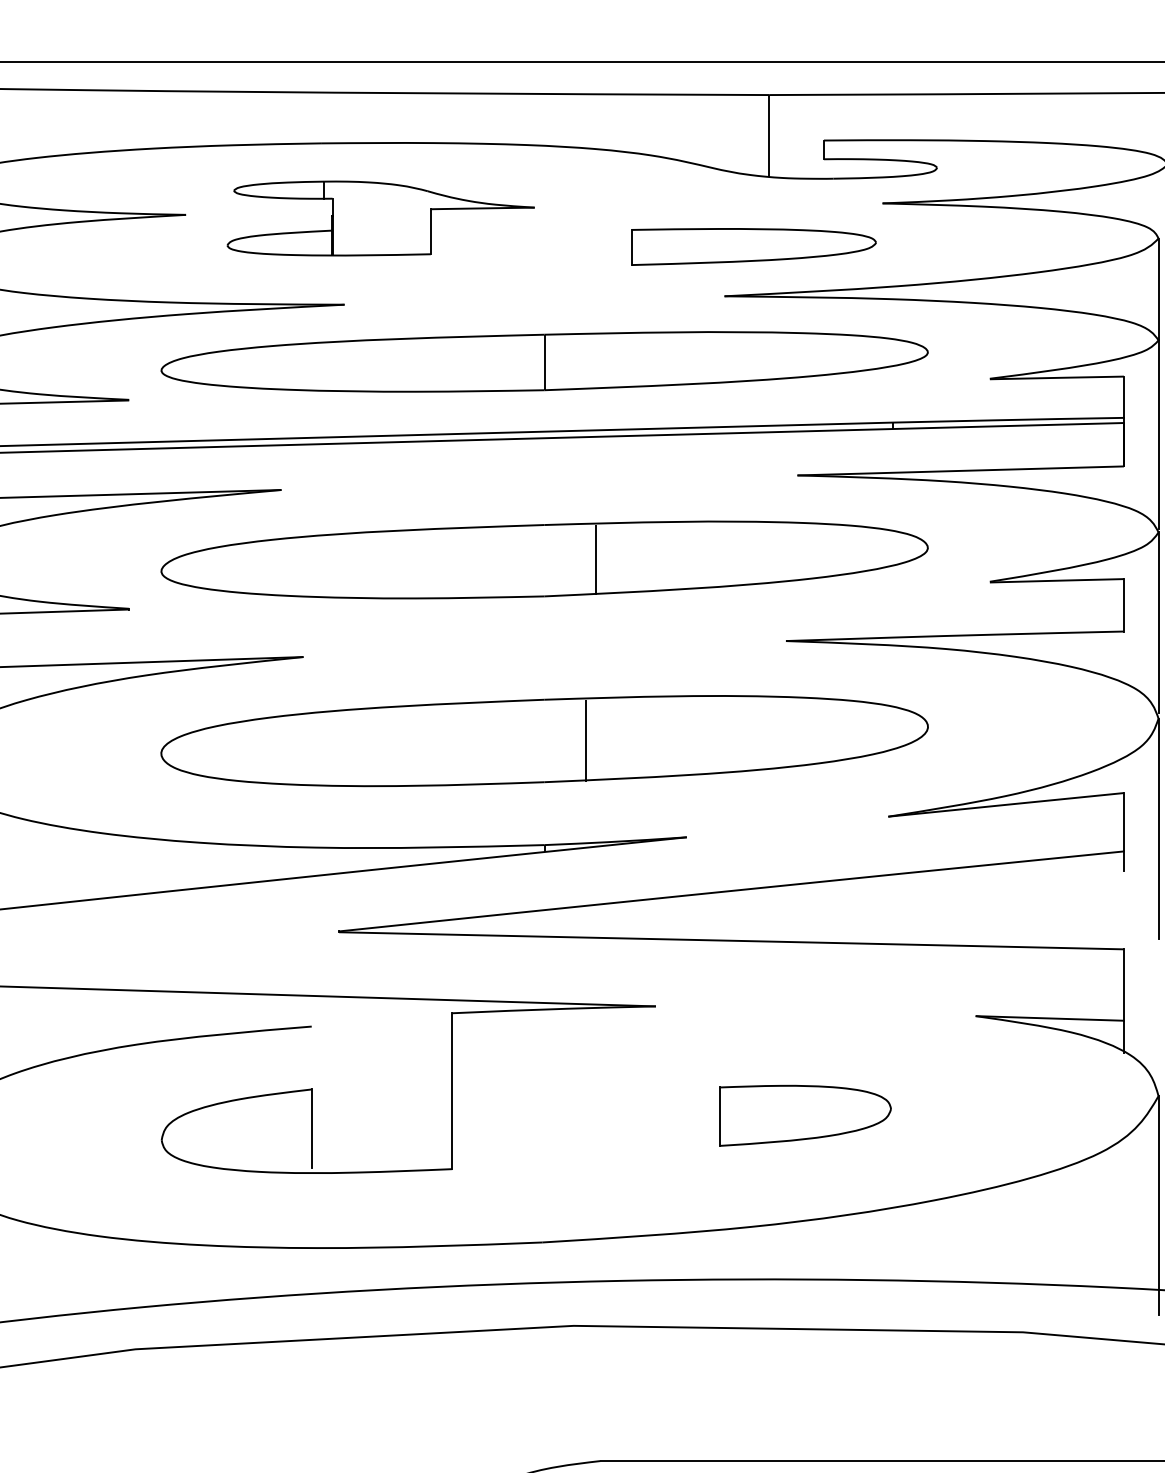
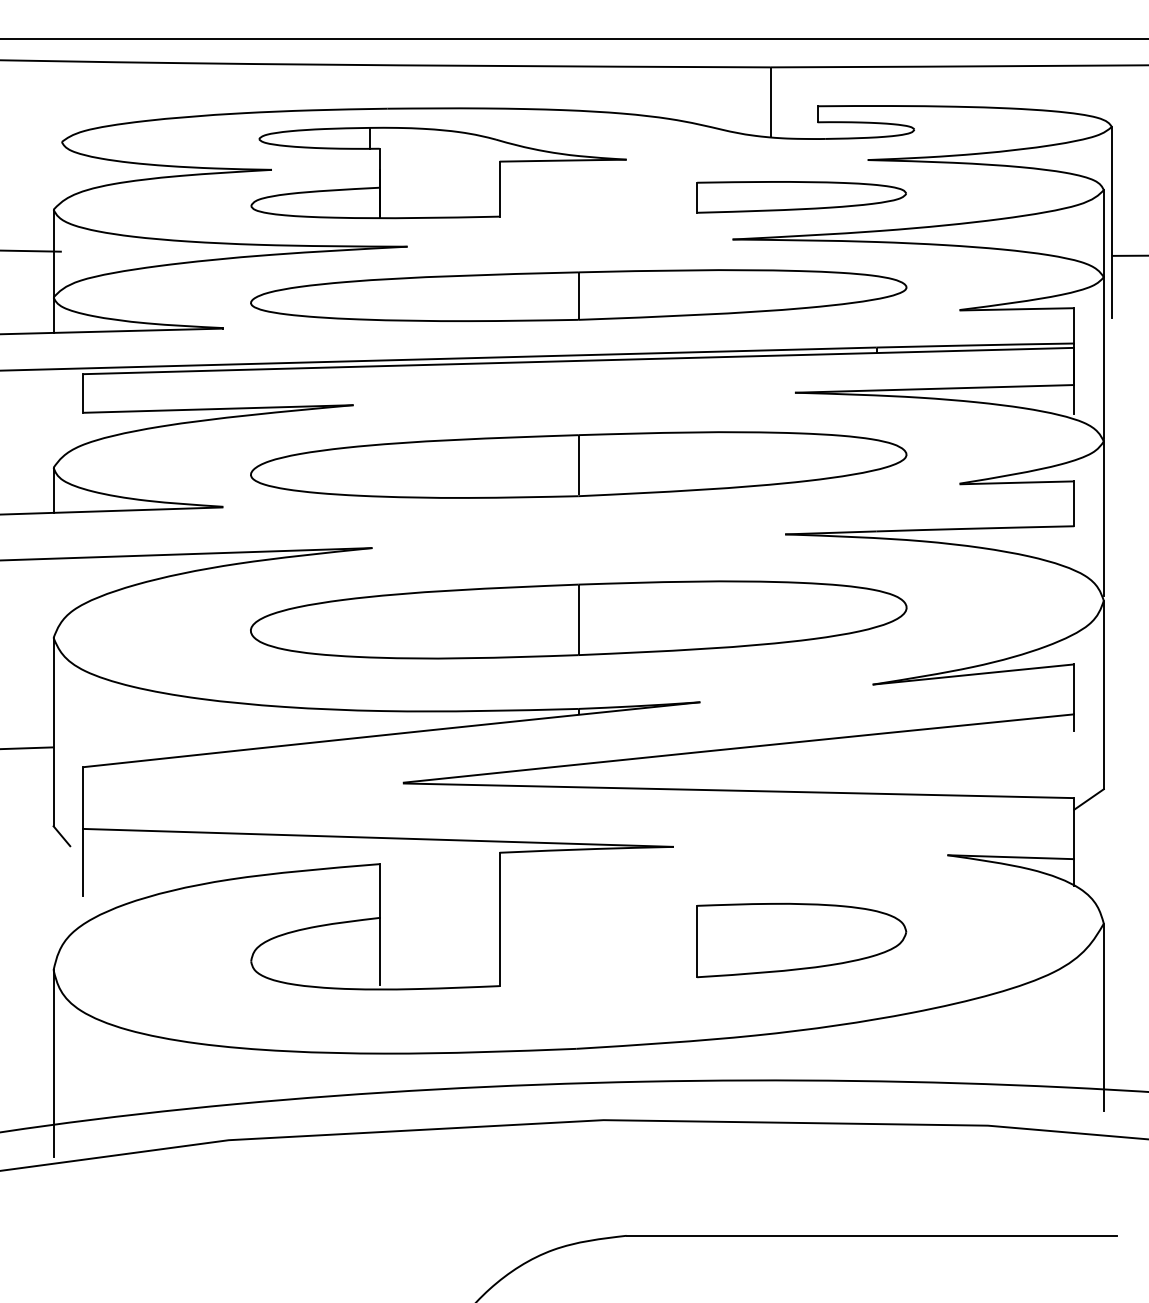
part: (380, 217) -> (438, 172), size x1.43
part: (753, 247) -> (801, 197), moved
line: (1124, 483) -> (1074, 399), added
line: (595, 560) -> (578, 465), moved
line: (585, 740) -> (578, 619), moved
line: (1140, 950) -> (1088, 799), added
line: (311, 1057) -> (379, 890), added
part: (805, 1115) -> (801, 940), size x1.43

